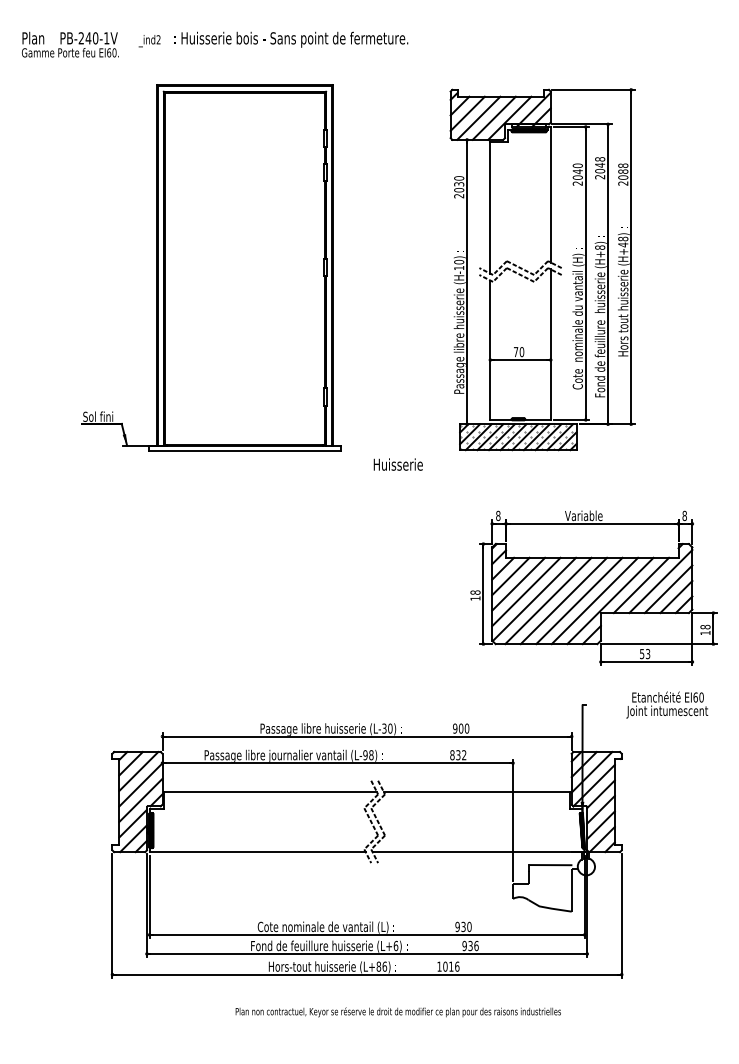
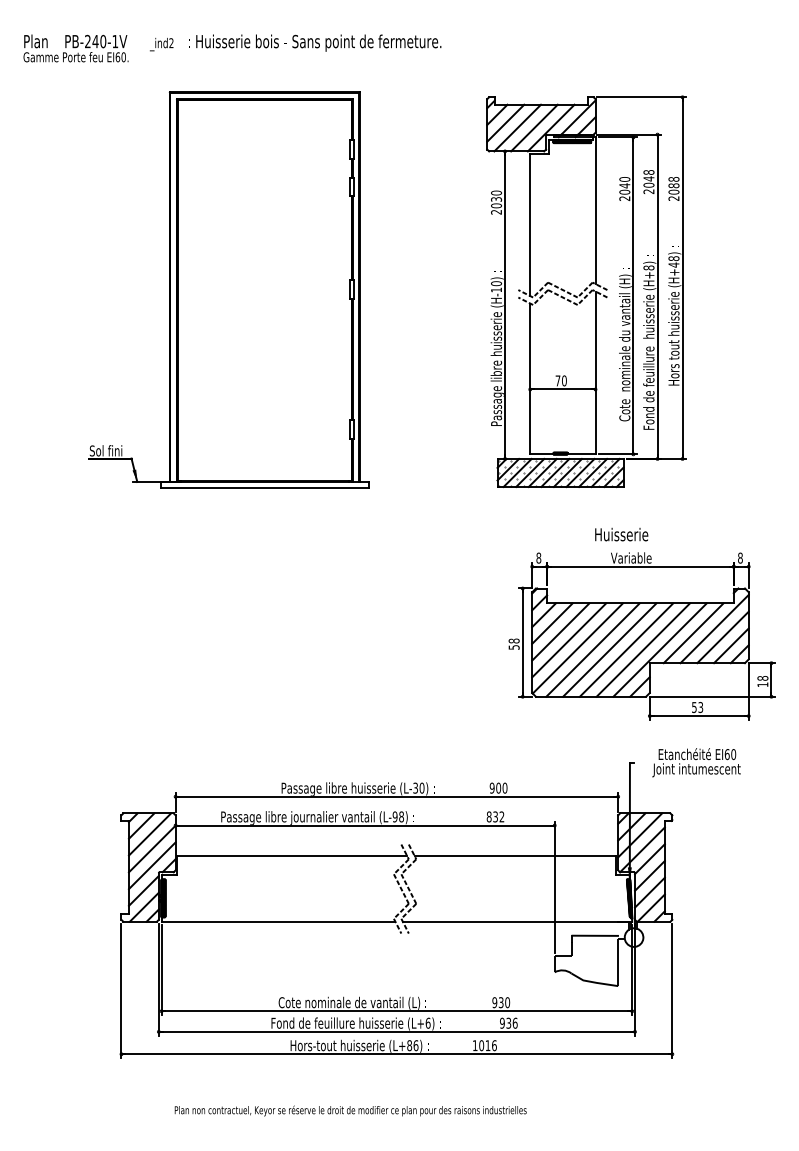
text: (398, 464) -> (621, 534), moved
text: (474, 598) -> (513, 647), 18 -> 58
text: (667, 704) -> (696, 762), moved
text: (398, 1011) -> (350, 1110), moved

